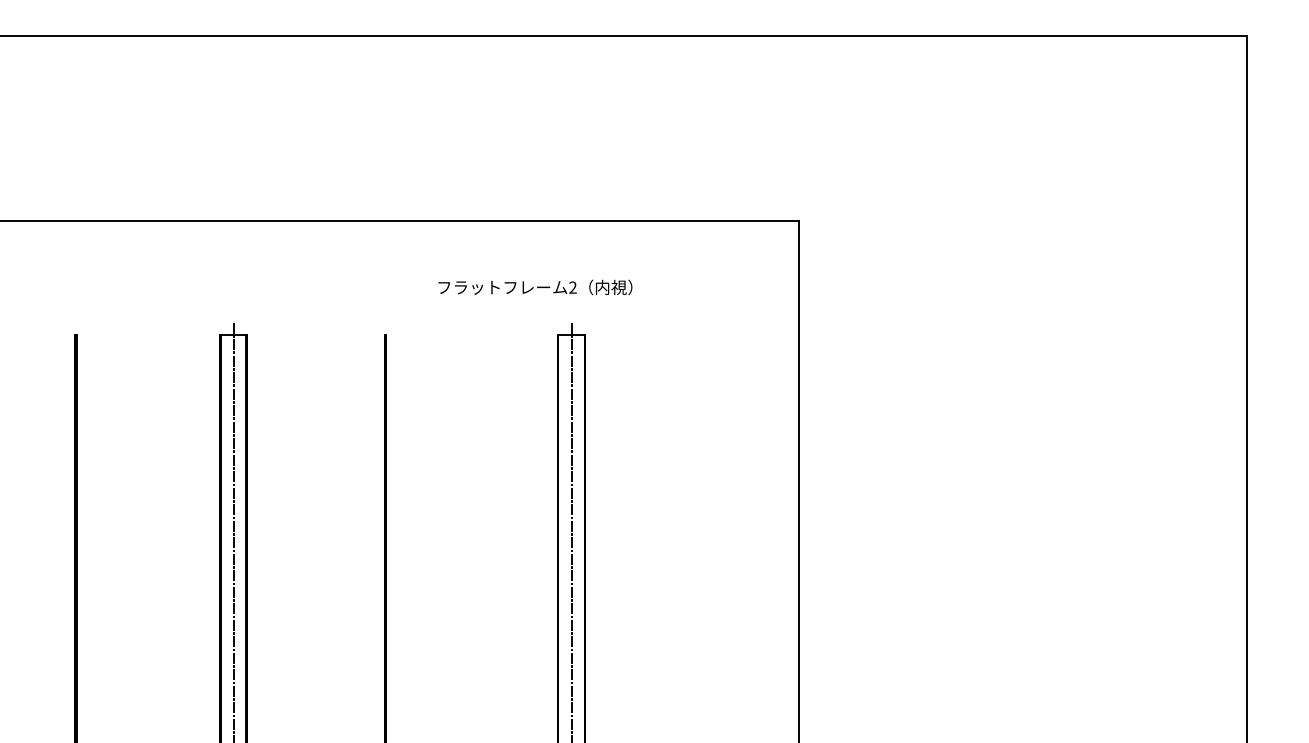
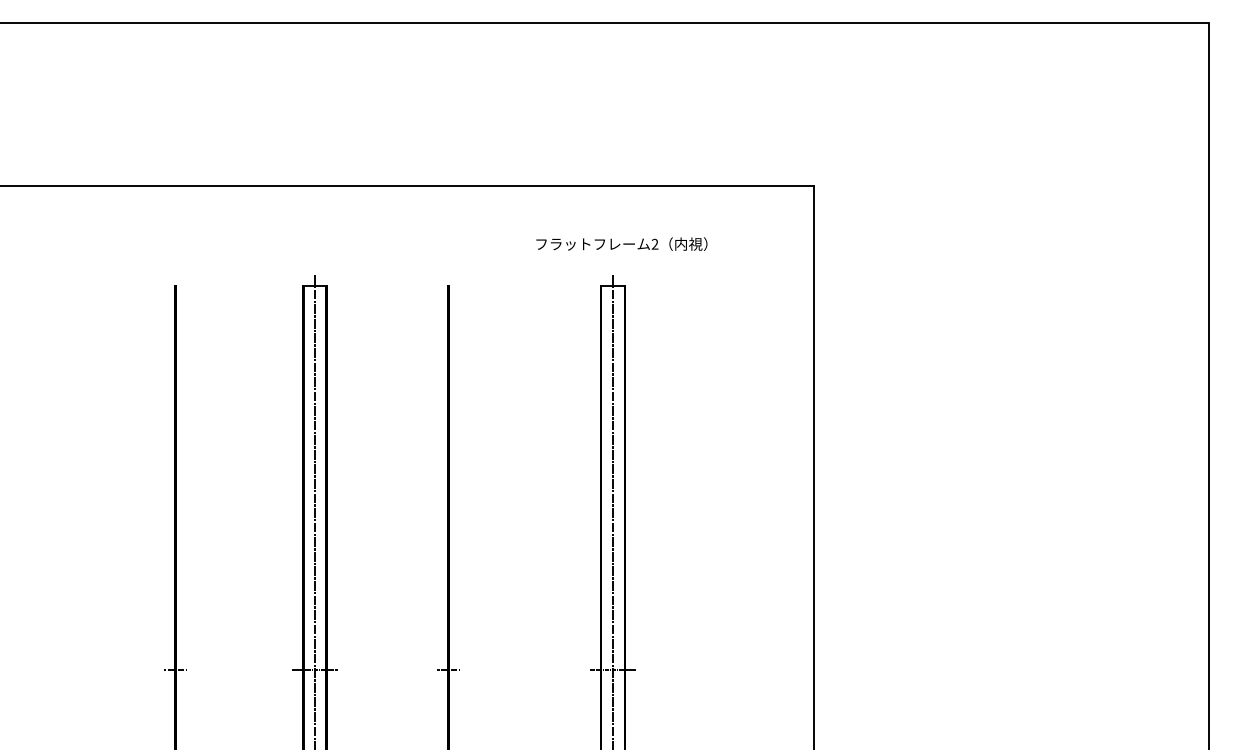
text: (534, 286) -> (621, 243), moved

